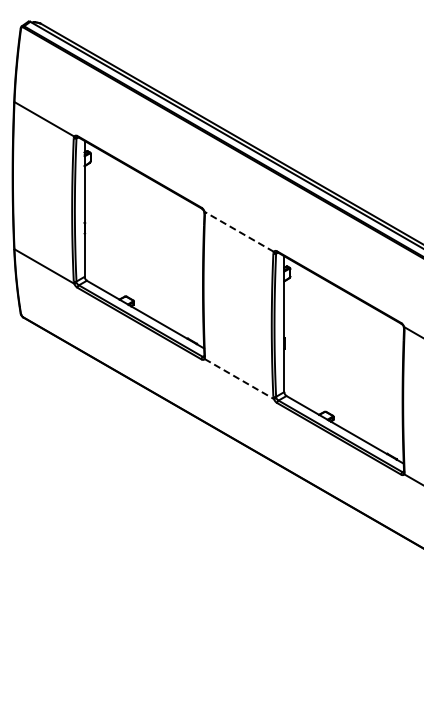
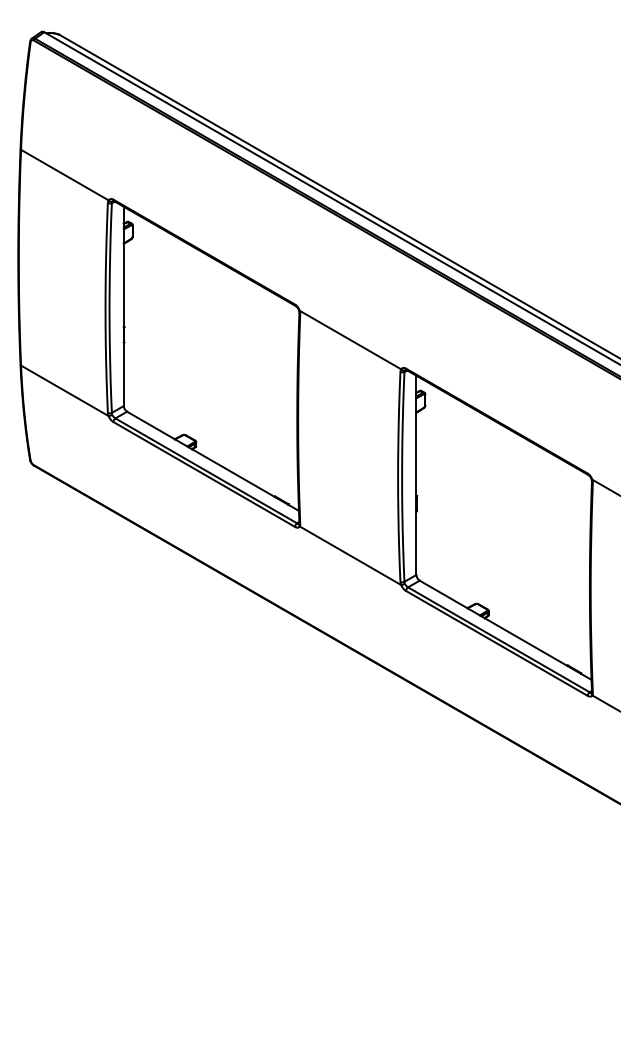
line: (239, 231) -> (350, 339), dashed -> solid
line: (239, 379) -> (350, 556), dashed -> solid

